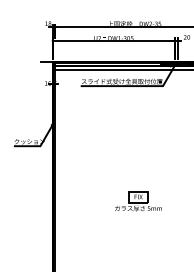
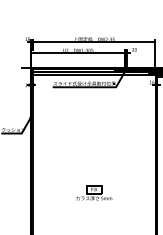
part: (138, 200) -> (94, 192), moved

